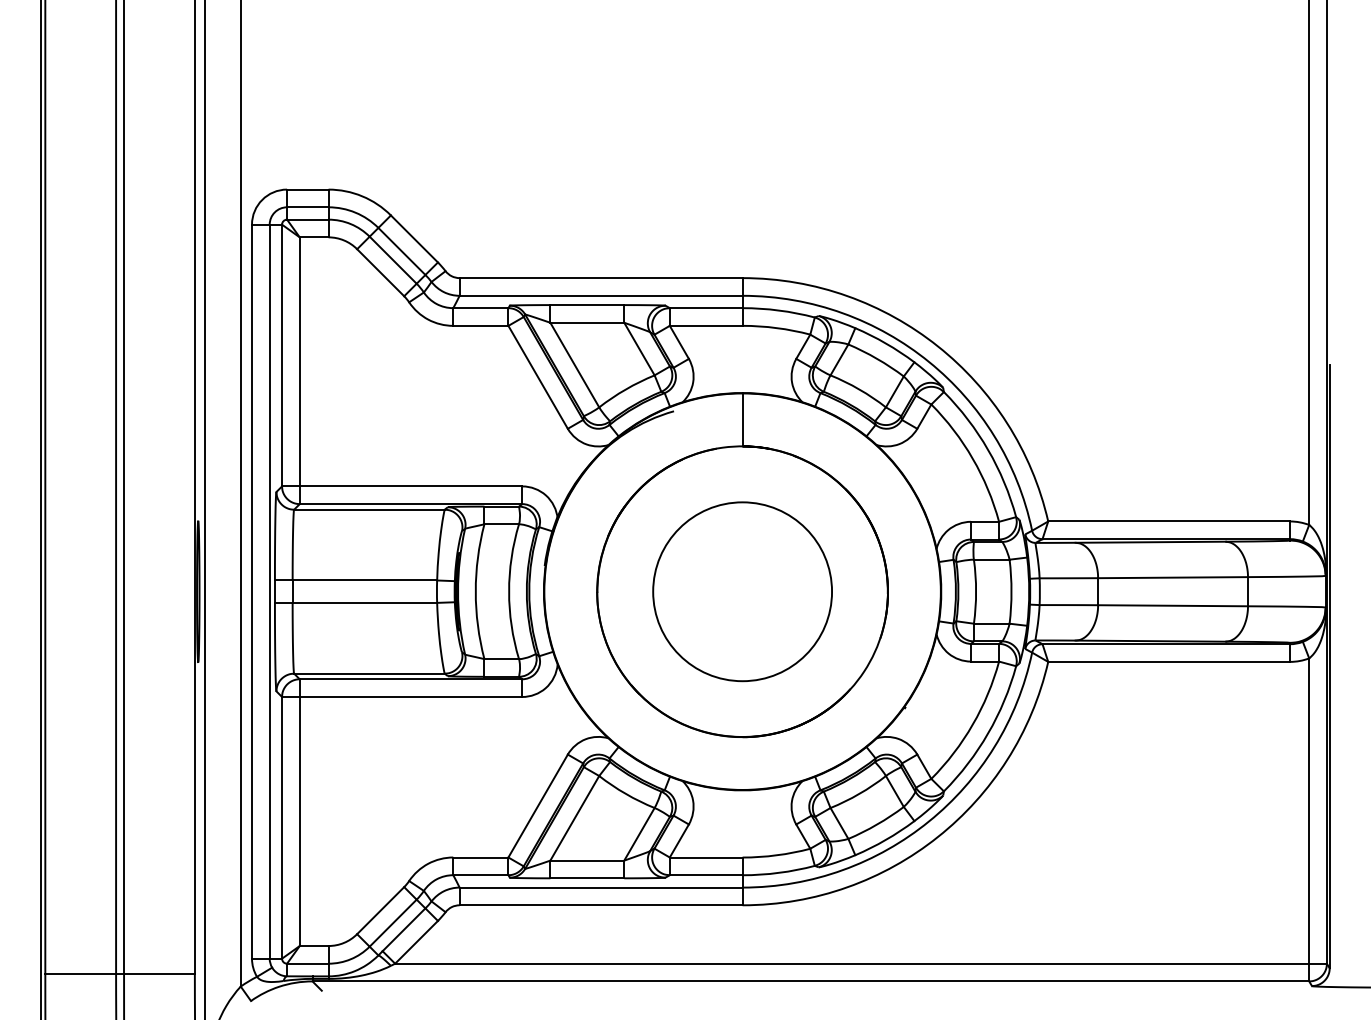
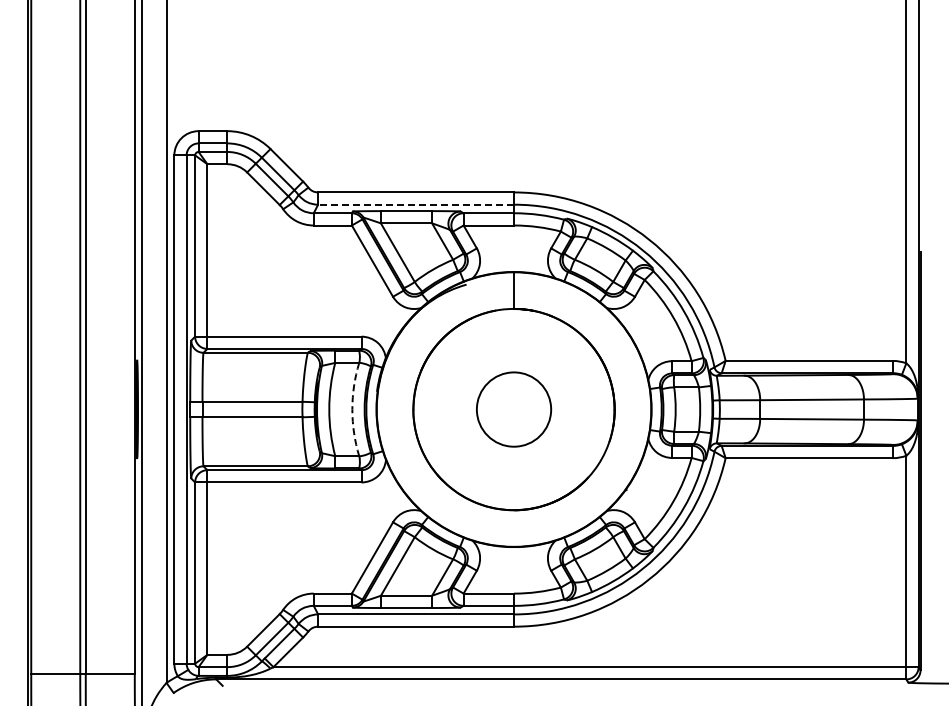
line: (601, 295) -> (416, 204), solid -> dashed
arc: (509, 591) -> (352, 409), solid -> dashed
circle: (741, 591) -> (513, 409), size x0.6

